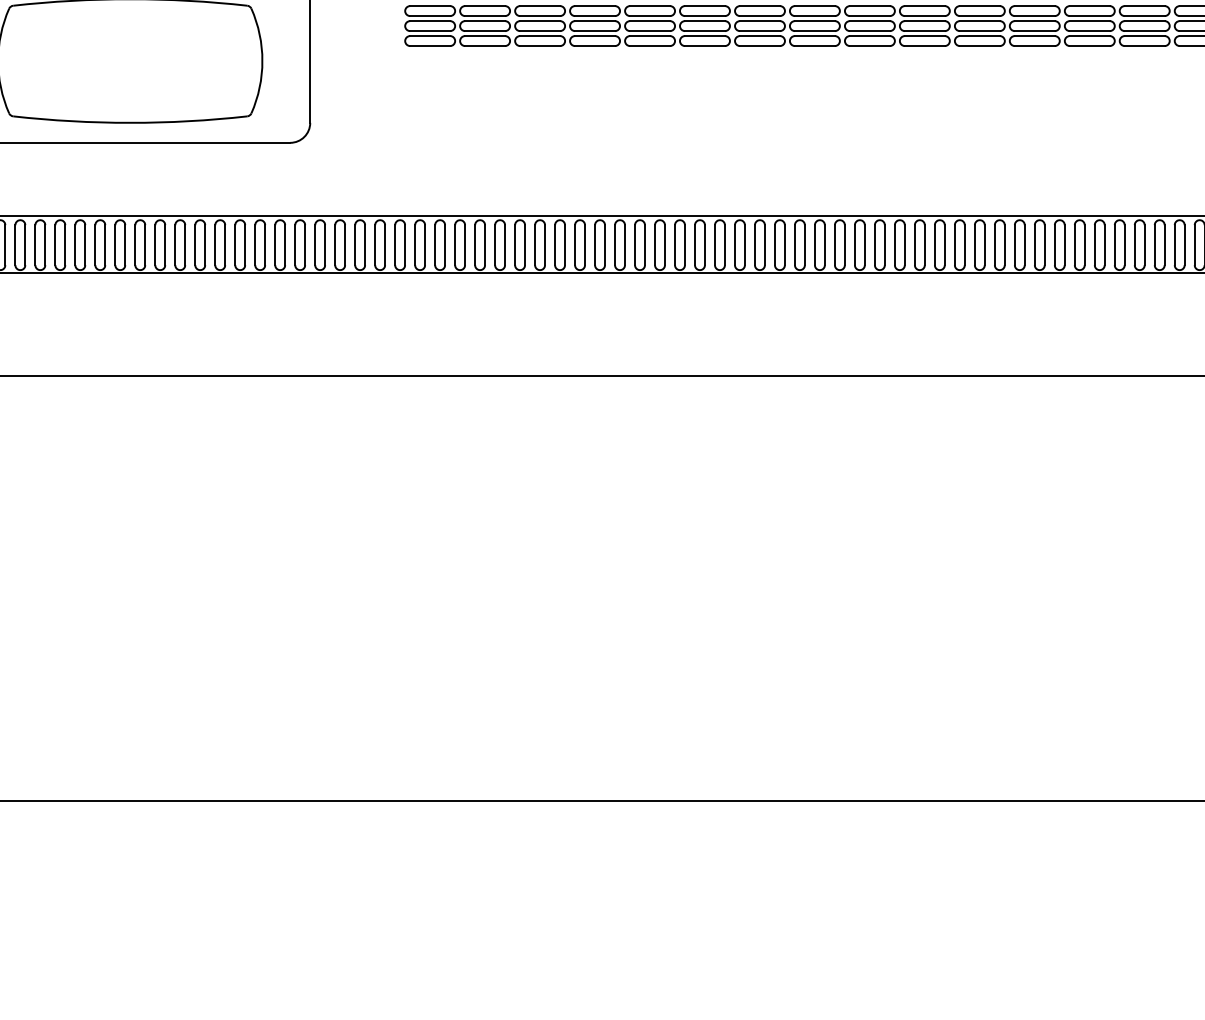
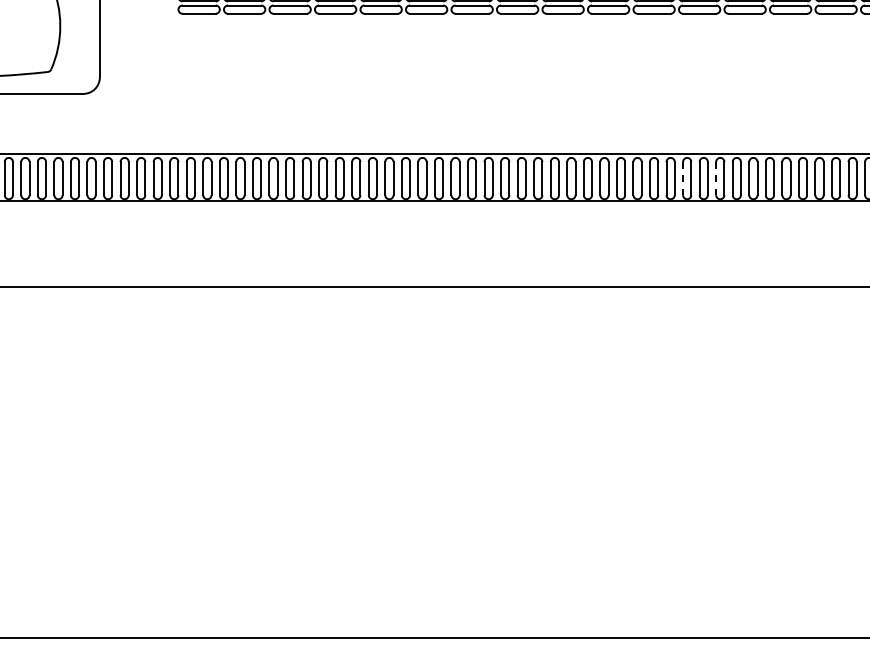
line: (1014, 245) -> (682, 178), solid -> dashed
line: (1054, 245) -> (715, 178), solid -> dashed

